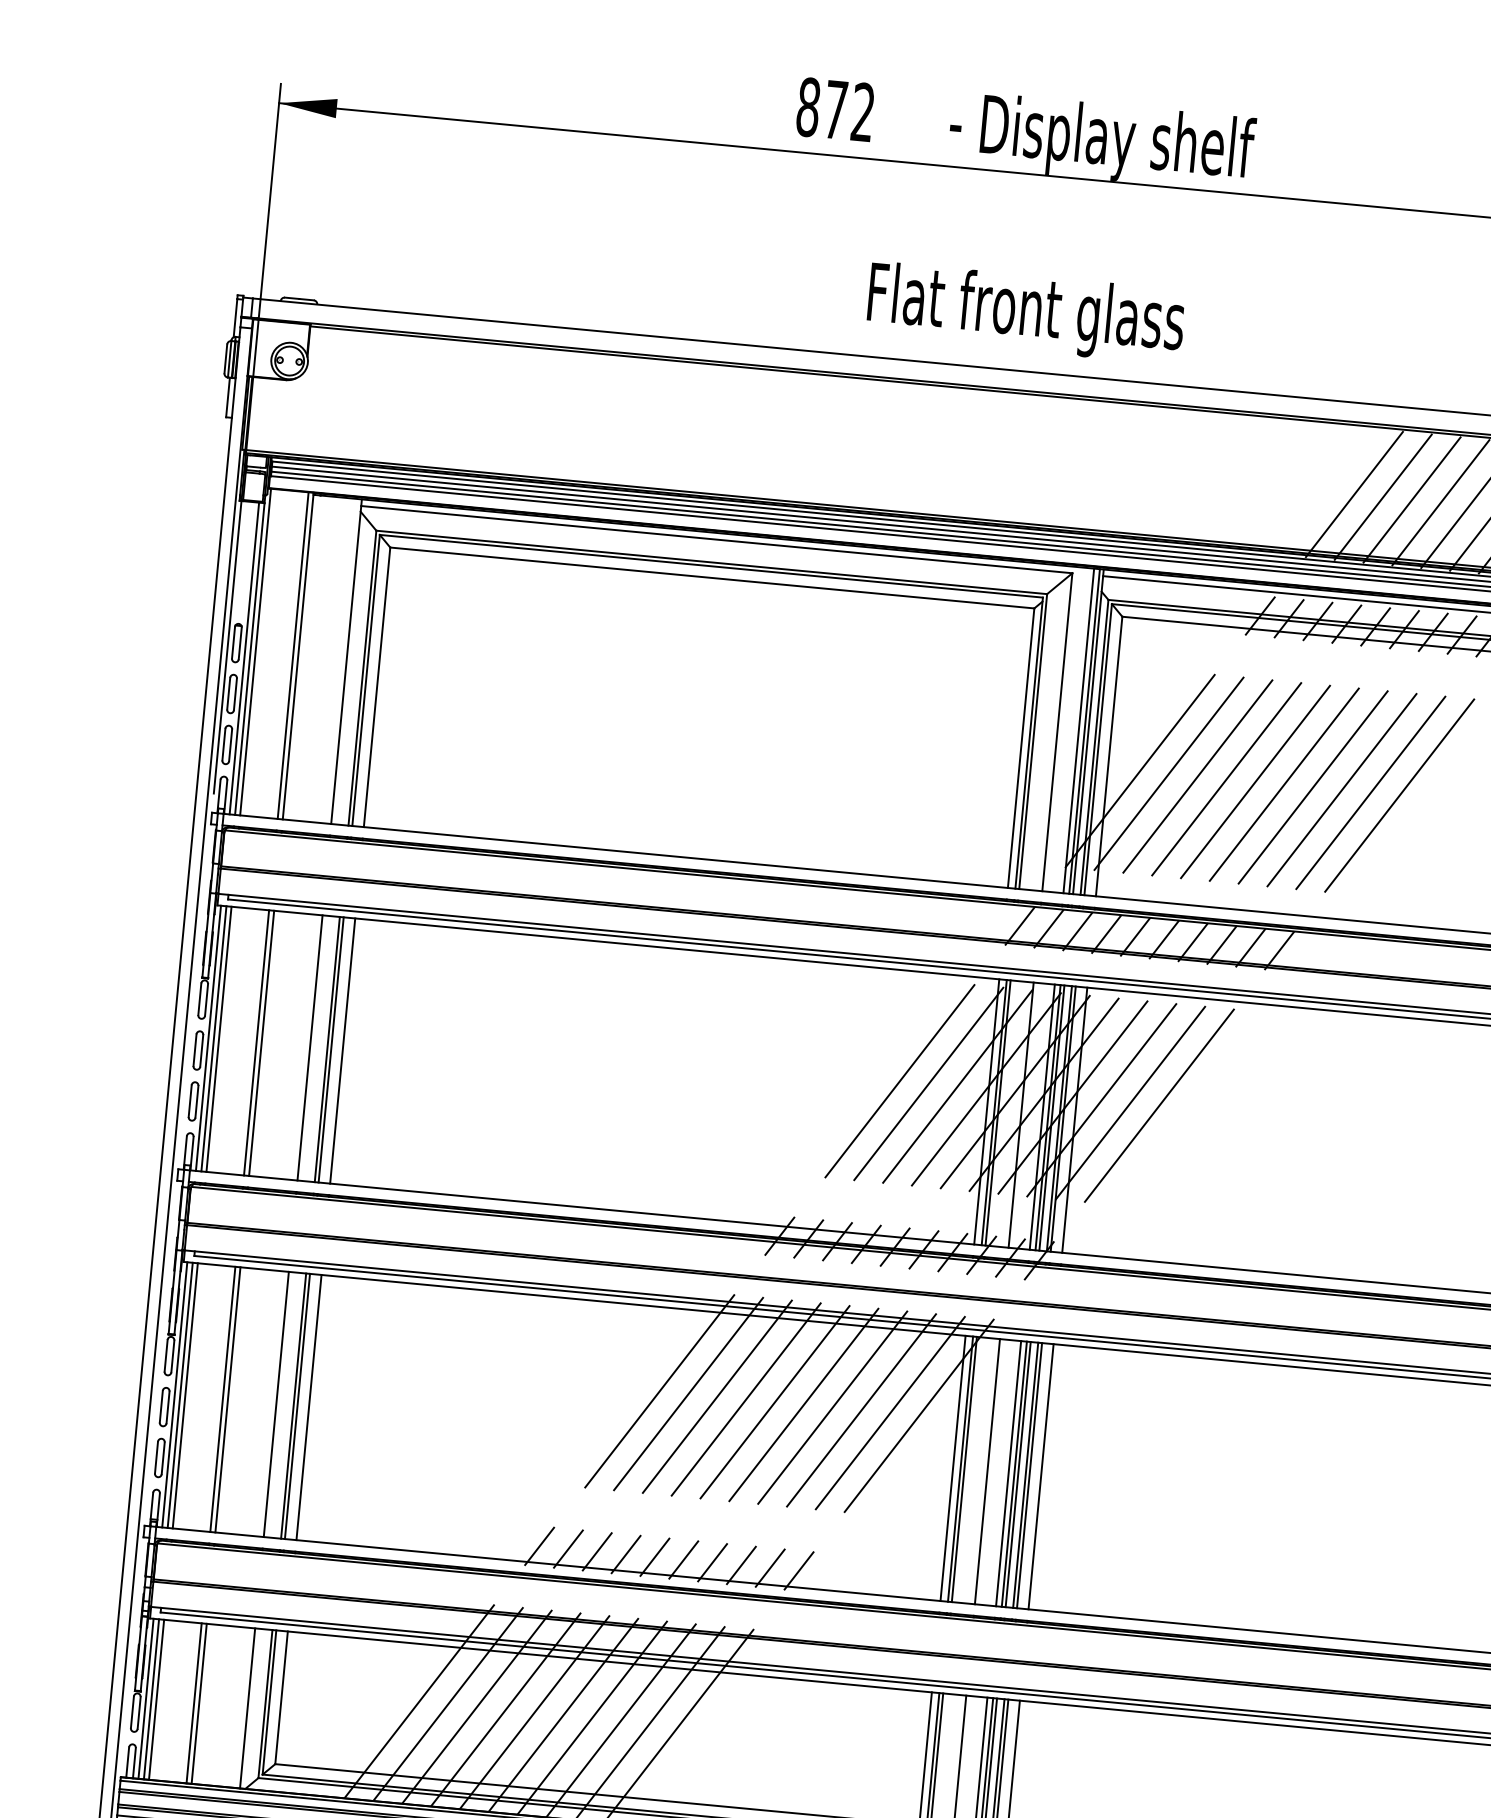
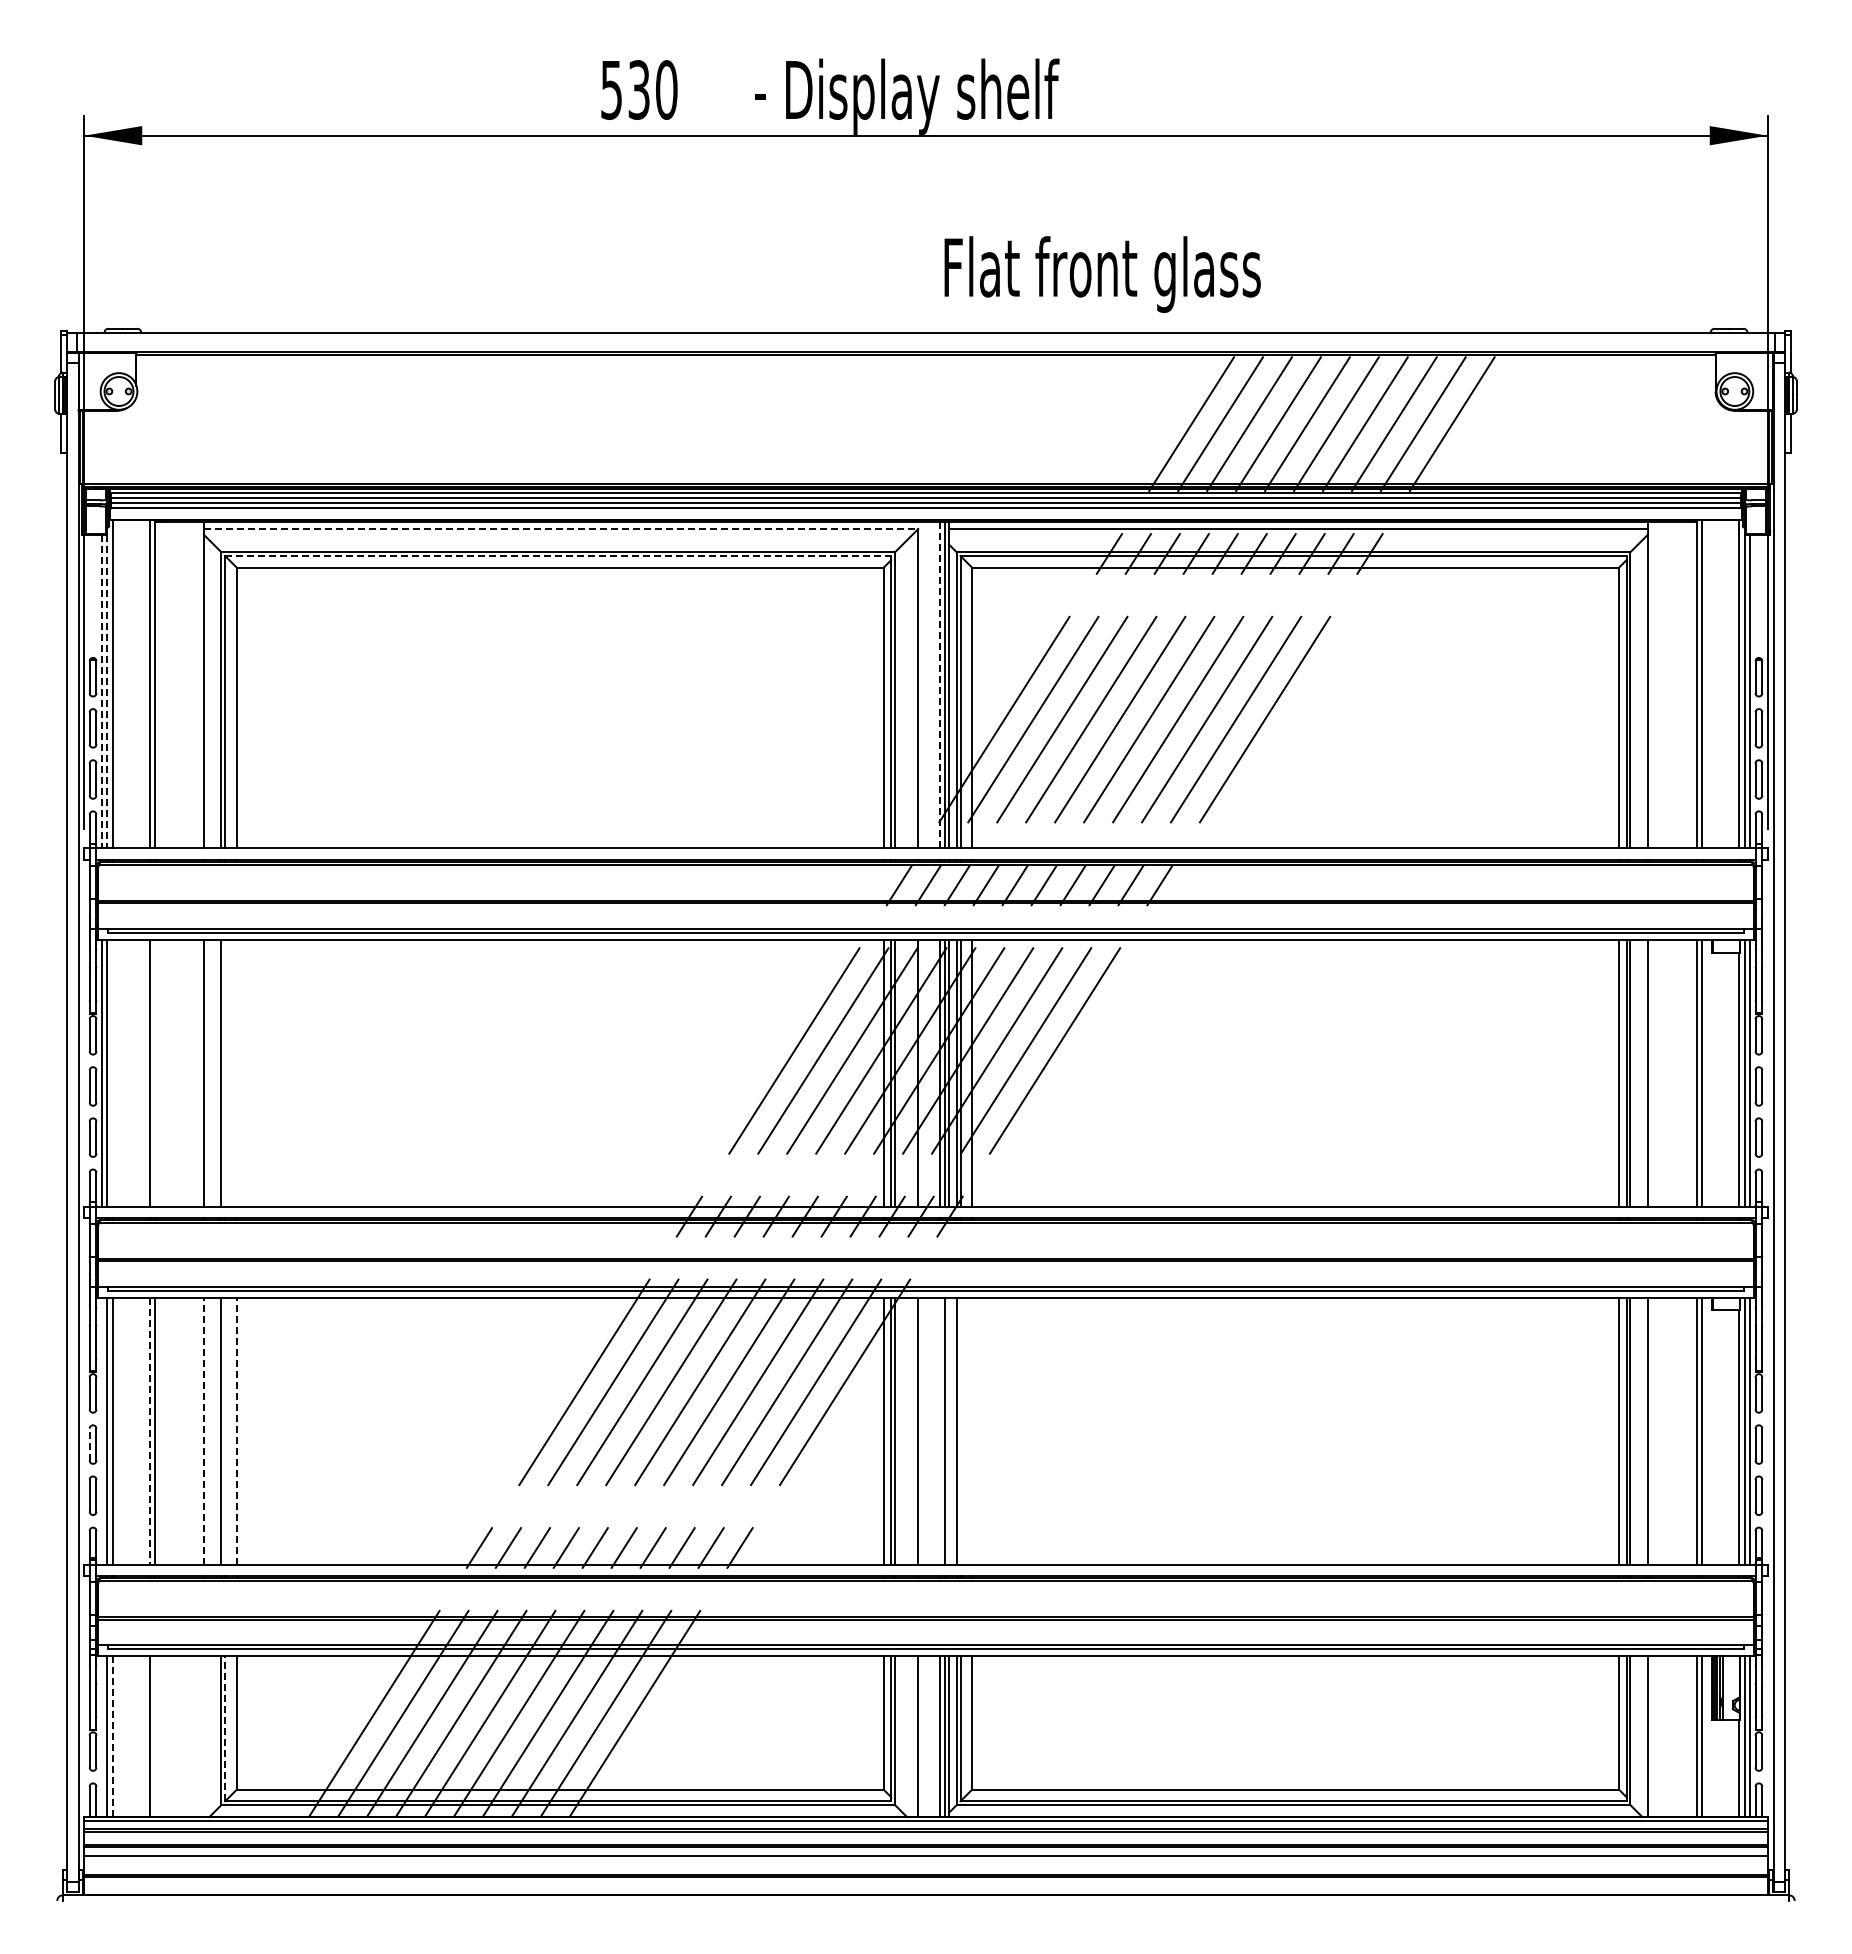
text: (836, 109) -> (639, 89), 872 -> 530
text: (1025, 313) -> (1102, 274), moved
line: (717, 540) -> (561, 529), solid -> dashed
line: (711, 566) -> (558, 556), solid -> dashed
line: (243, 658) -> (101, 691), solid -> dashed
line: (249, 658) -> (107, 691), solid -> dashed
line: (1078, 730) -> (939, 685), solid -> dashed
line: (218, 1039) -> (112, 1073), removed
line: (261, 1043) -> (155, 1073), removed
line: (331, 1050) -> (225, 1073), removed
line: (342, 1051) -> (236, 1073), removed
line: (174, 1394) -> (101, 1431), removed
line: (222, 1400) -> (150, 1432), solid -> dashed
line: (275, 1404) -> (203, 1431), solid -> dashed
line: (161, 1406) -> (89, 1444), solid -> dashed
line: (297, 1406) -> (225, 1431), removed
line: (308, 1407) -> (236, 1431), solid -> dashed
line: (1008, 1473) -> (939, 1431), removed
line: (1018, 1474) -> (949, 1431), removed
line: (1029, 1475) -> (960, 1431), removed
line: (1041, 1476) -> (972, 1431), removed
line: (145, 1698) -> (101, 1736), removed
line: (156, 1700) -> (112, 1737), solid -> dashed
line: (269, 1702) -> (225, 1728), solid -> dashed
line: (199, 1703) -> (155, 1736), removed
line: (247, 1708) -> (203, 1736), removed

